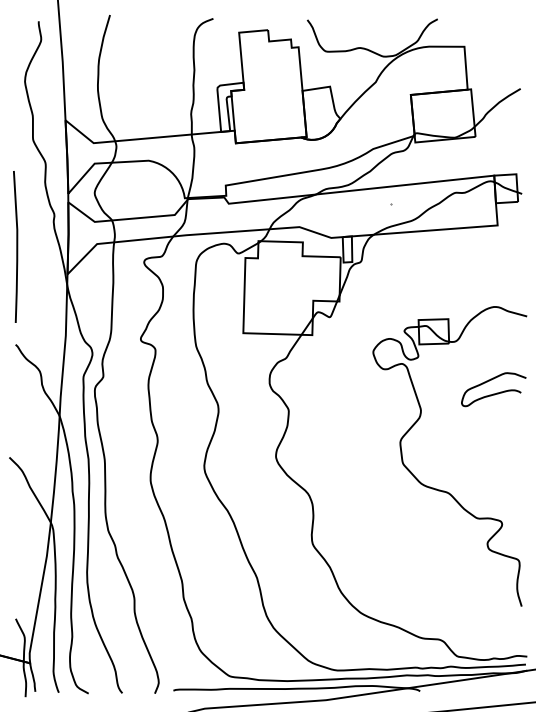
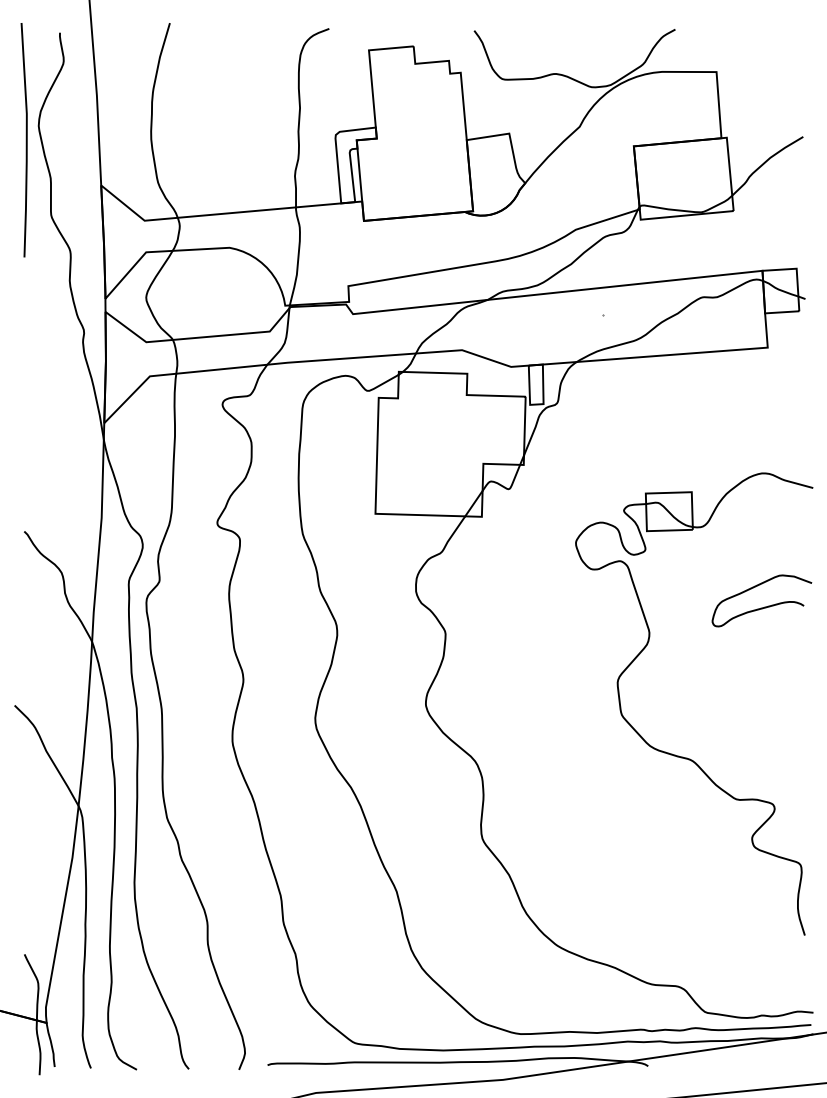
line: (16, 246) -> (25, 139), moved

